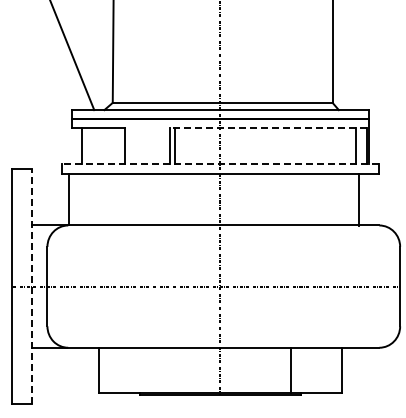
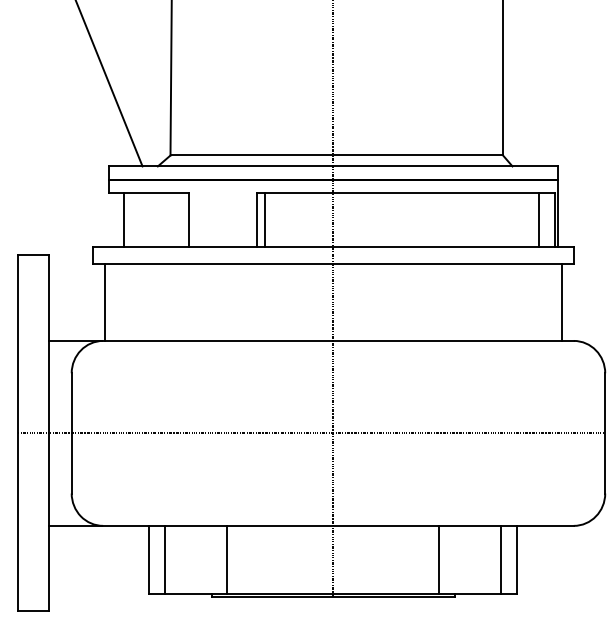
line: (267, 127) -> (404, 192), dashed -> solid
line: (220, 163) -> (333, 247), dashed -> solid
line: (358, 199) -> (561, 301), moved
line: (32, 286) -> (49, 433), dashed -> solid
line: (109, 369) -> (165, 558), added
line: (150, 369) -> (227, 558), added
line: (331, 369) -> (501, 558), added

